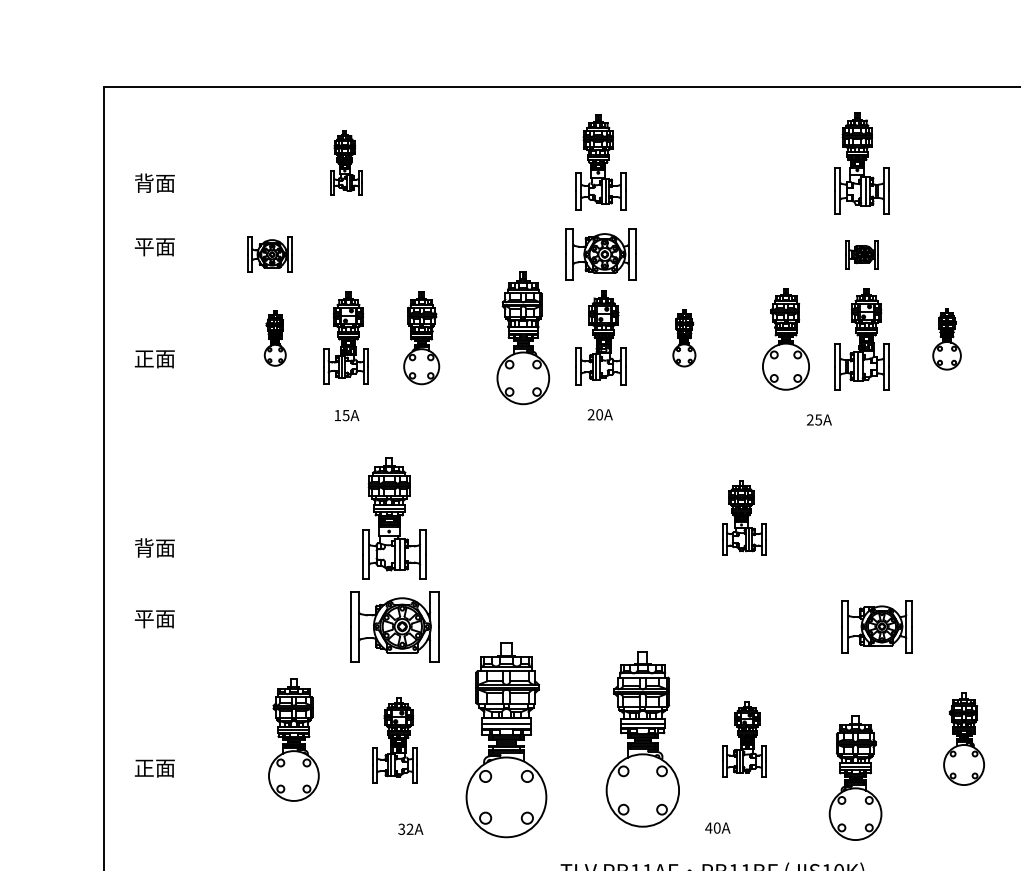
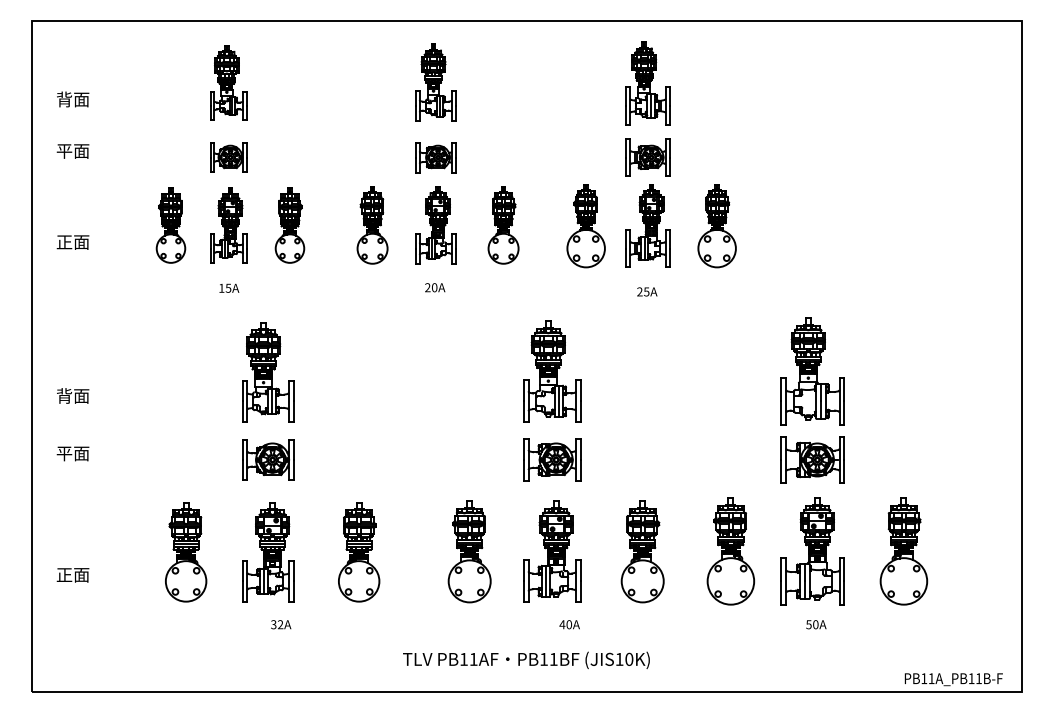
part: (346, 162) -> (228, 82), size x1.43
part: (269, 254) -> (228, 157), moved
part: (600, 254) -> (435, 157), size x0.71
part: (861, 254) -> (647, 157), size x1.67
part: (274, 338) -> (170, 225), size x1.67
part: (523, 338) -> (372, 225), size x0.71
part: (684, 338) -> (503, 225), size x1.67
part: (946, 339) -> (716, 226), size x1.67
text: (819, 419) -> (647, 291), moved
part: (744, 517) -> (552, 371), size x1.67
part: (395, 626) -> (268, 459), size x0.71
part: (877, 626) -> (552, 459), moved
part: (642, 739) -> (469, 551), size x0.71
part: (744, 739) -> (552, 551), size x1.67
part: (963, 739) -> (730, 551), size x1.43
part: (395, 740) -> (268, 552), size x1.43
part: (507, 740) -> (359, 552), size x0.62
part: (855, 777) -> (642, 551), moved
text: (717, 827) -> (569, 624), moved

